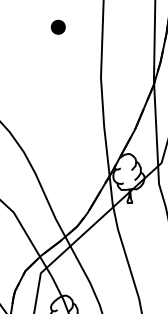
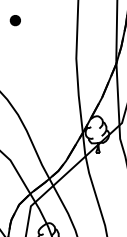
part: (58, 26) -> (15, 19), moved

